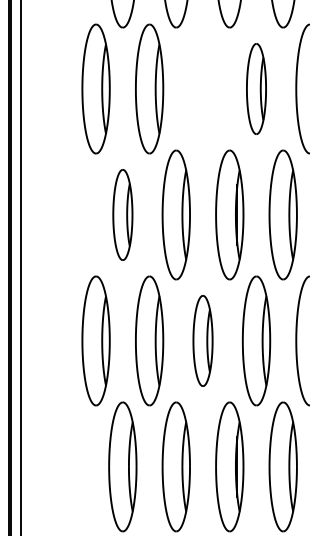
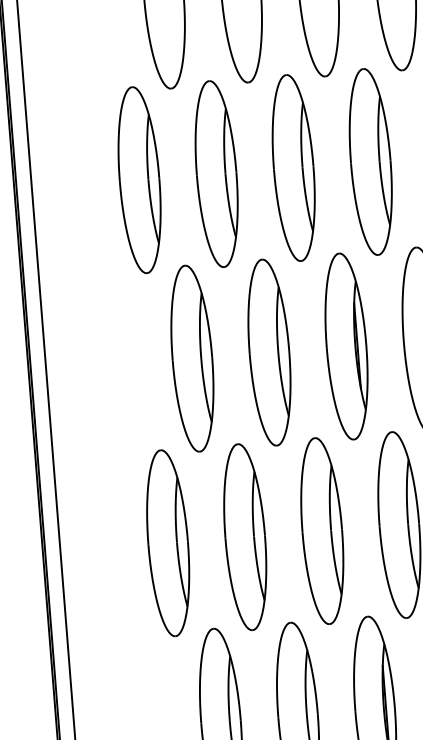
part: (202, 88) -> (292, 167), added
part: (256, 88) -> (370, 161), size x1.43
part: (122, 214) -> (191, 357), size x1.43
part: (202, 340) -> (321, 530), size x1.43

